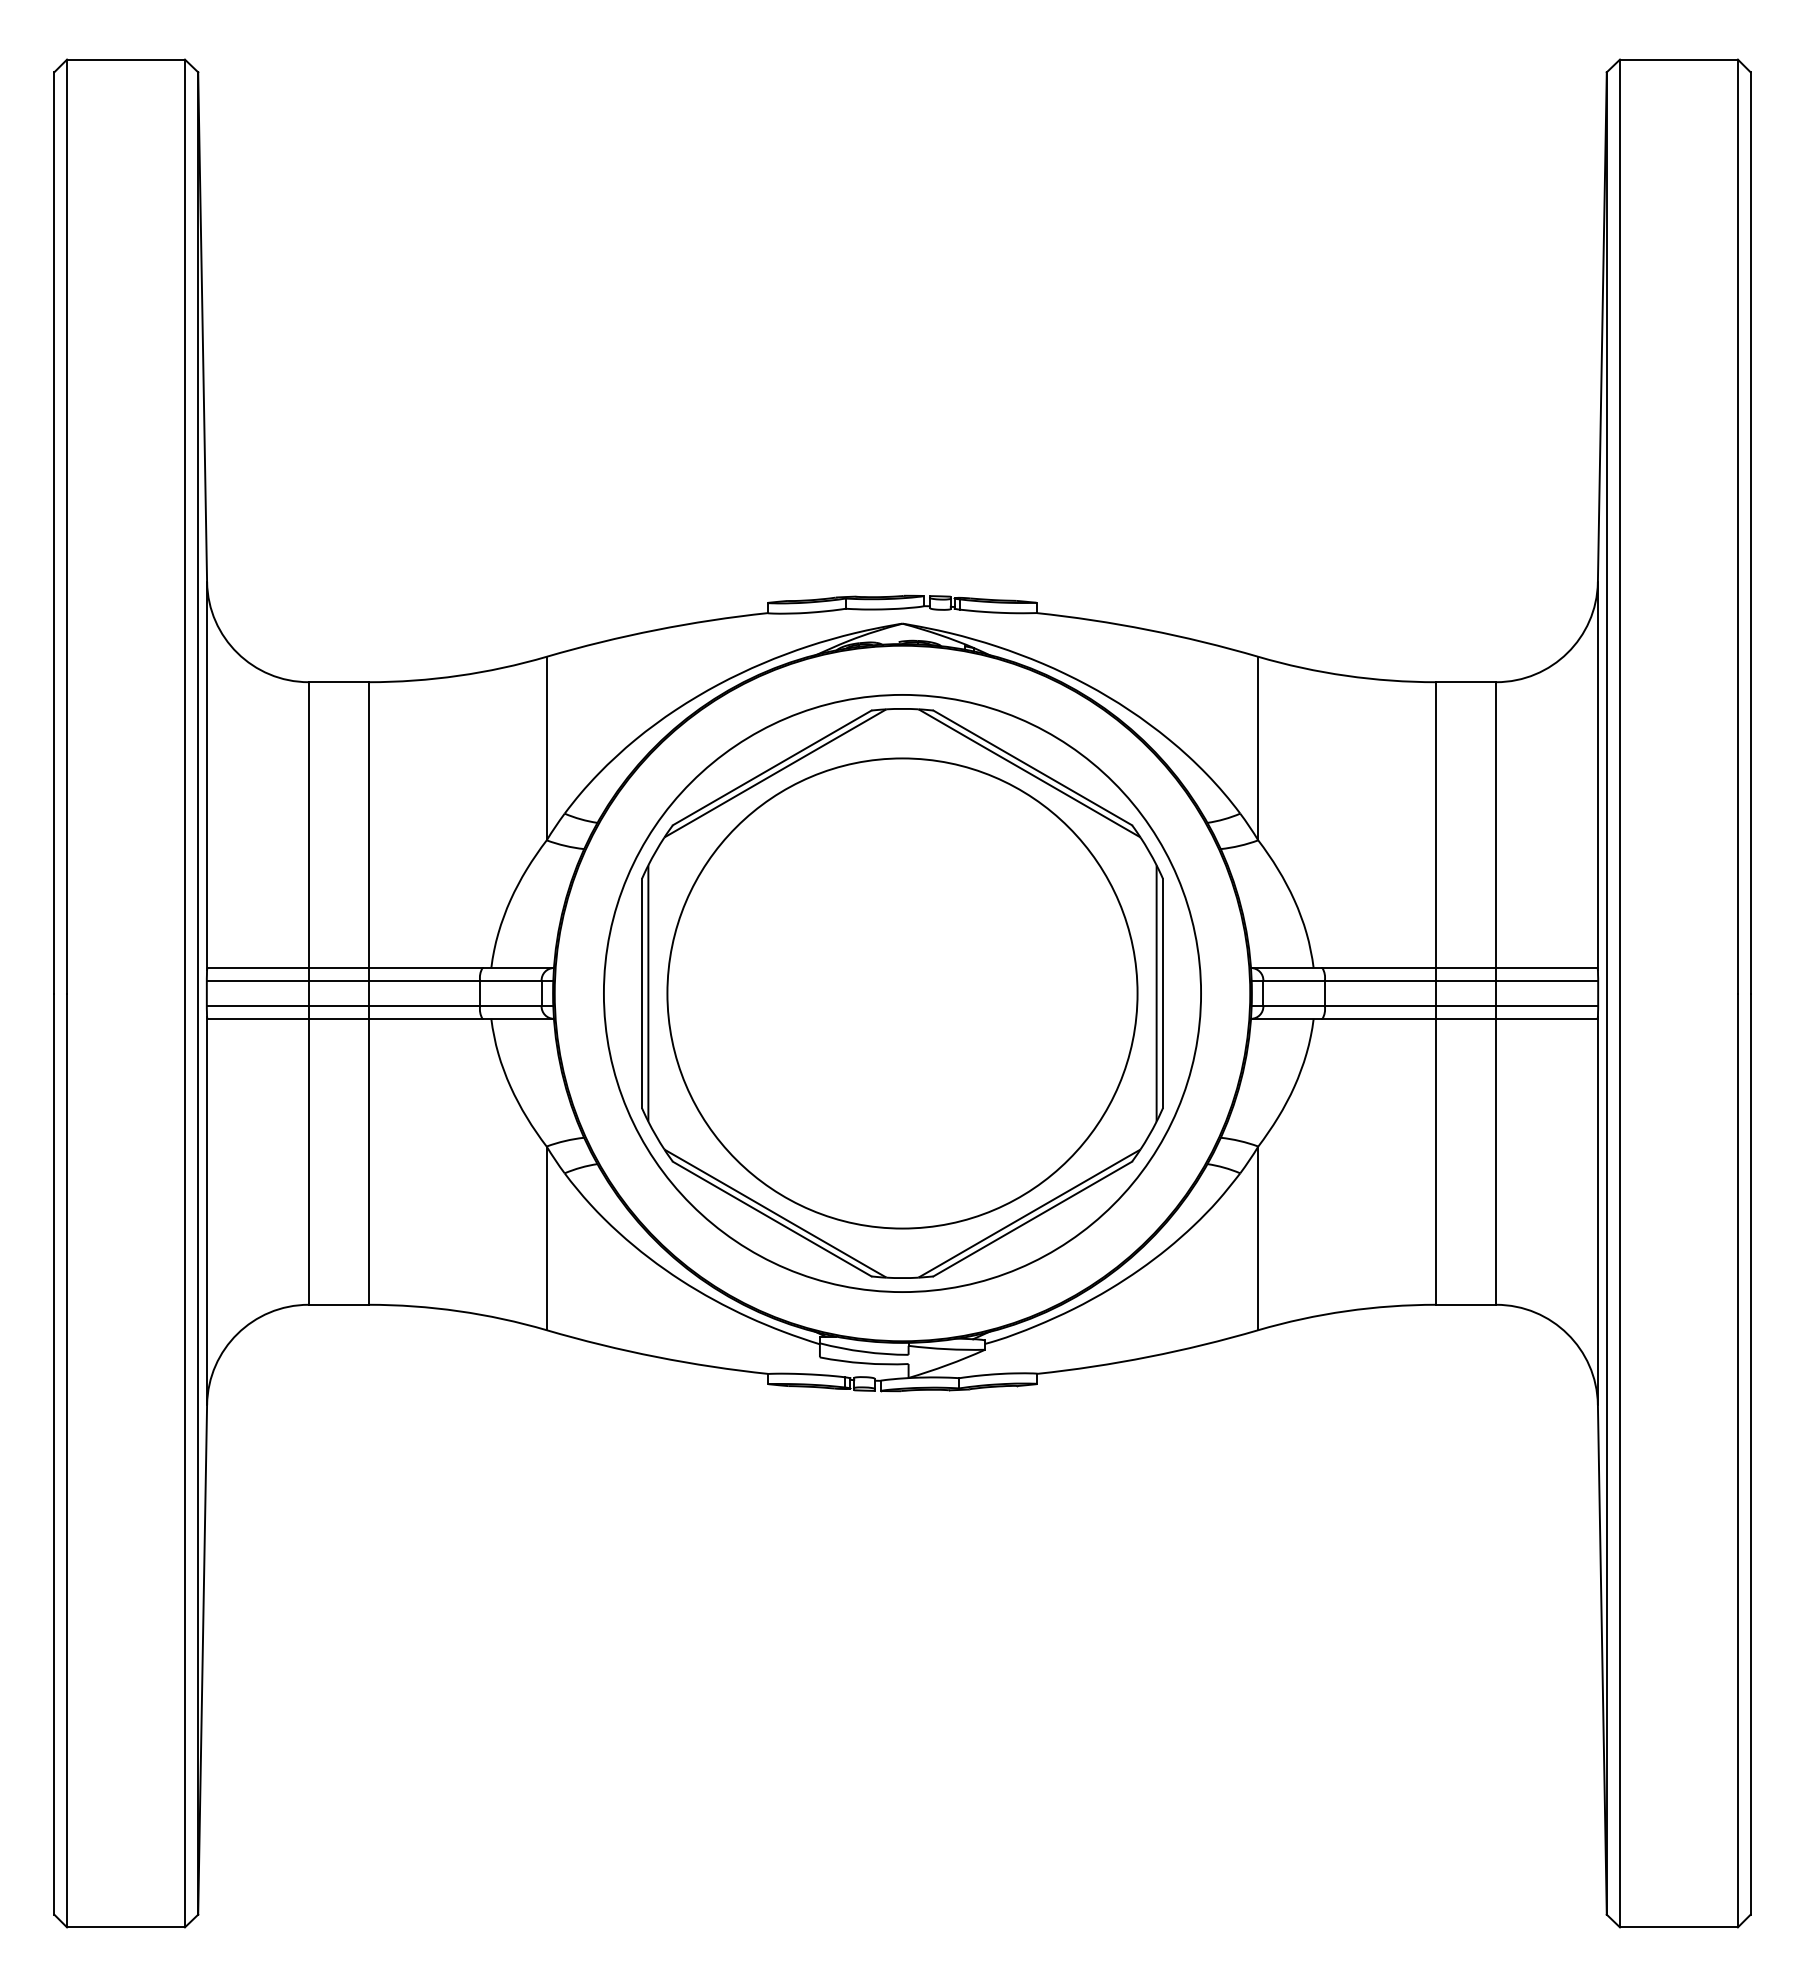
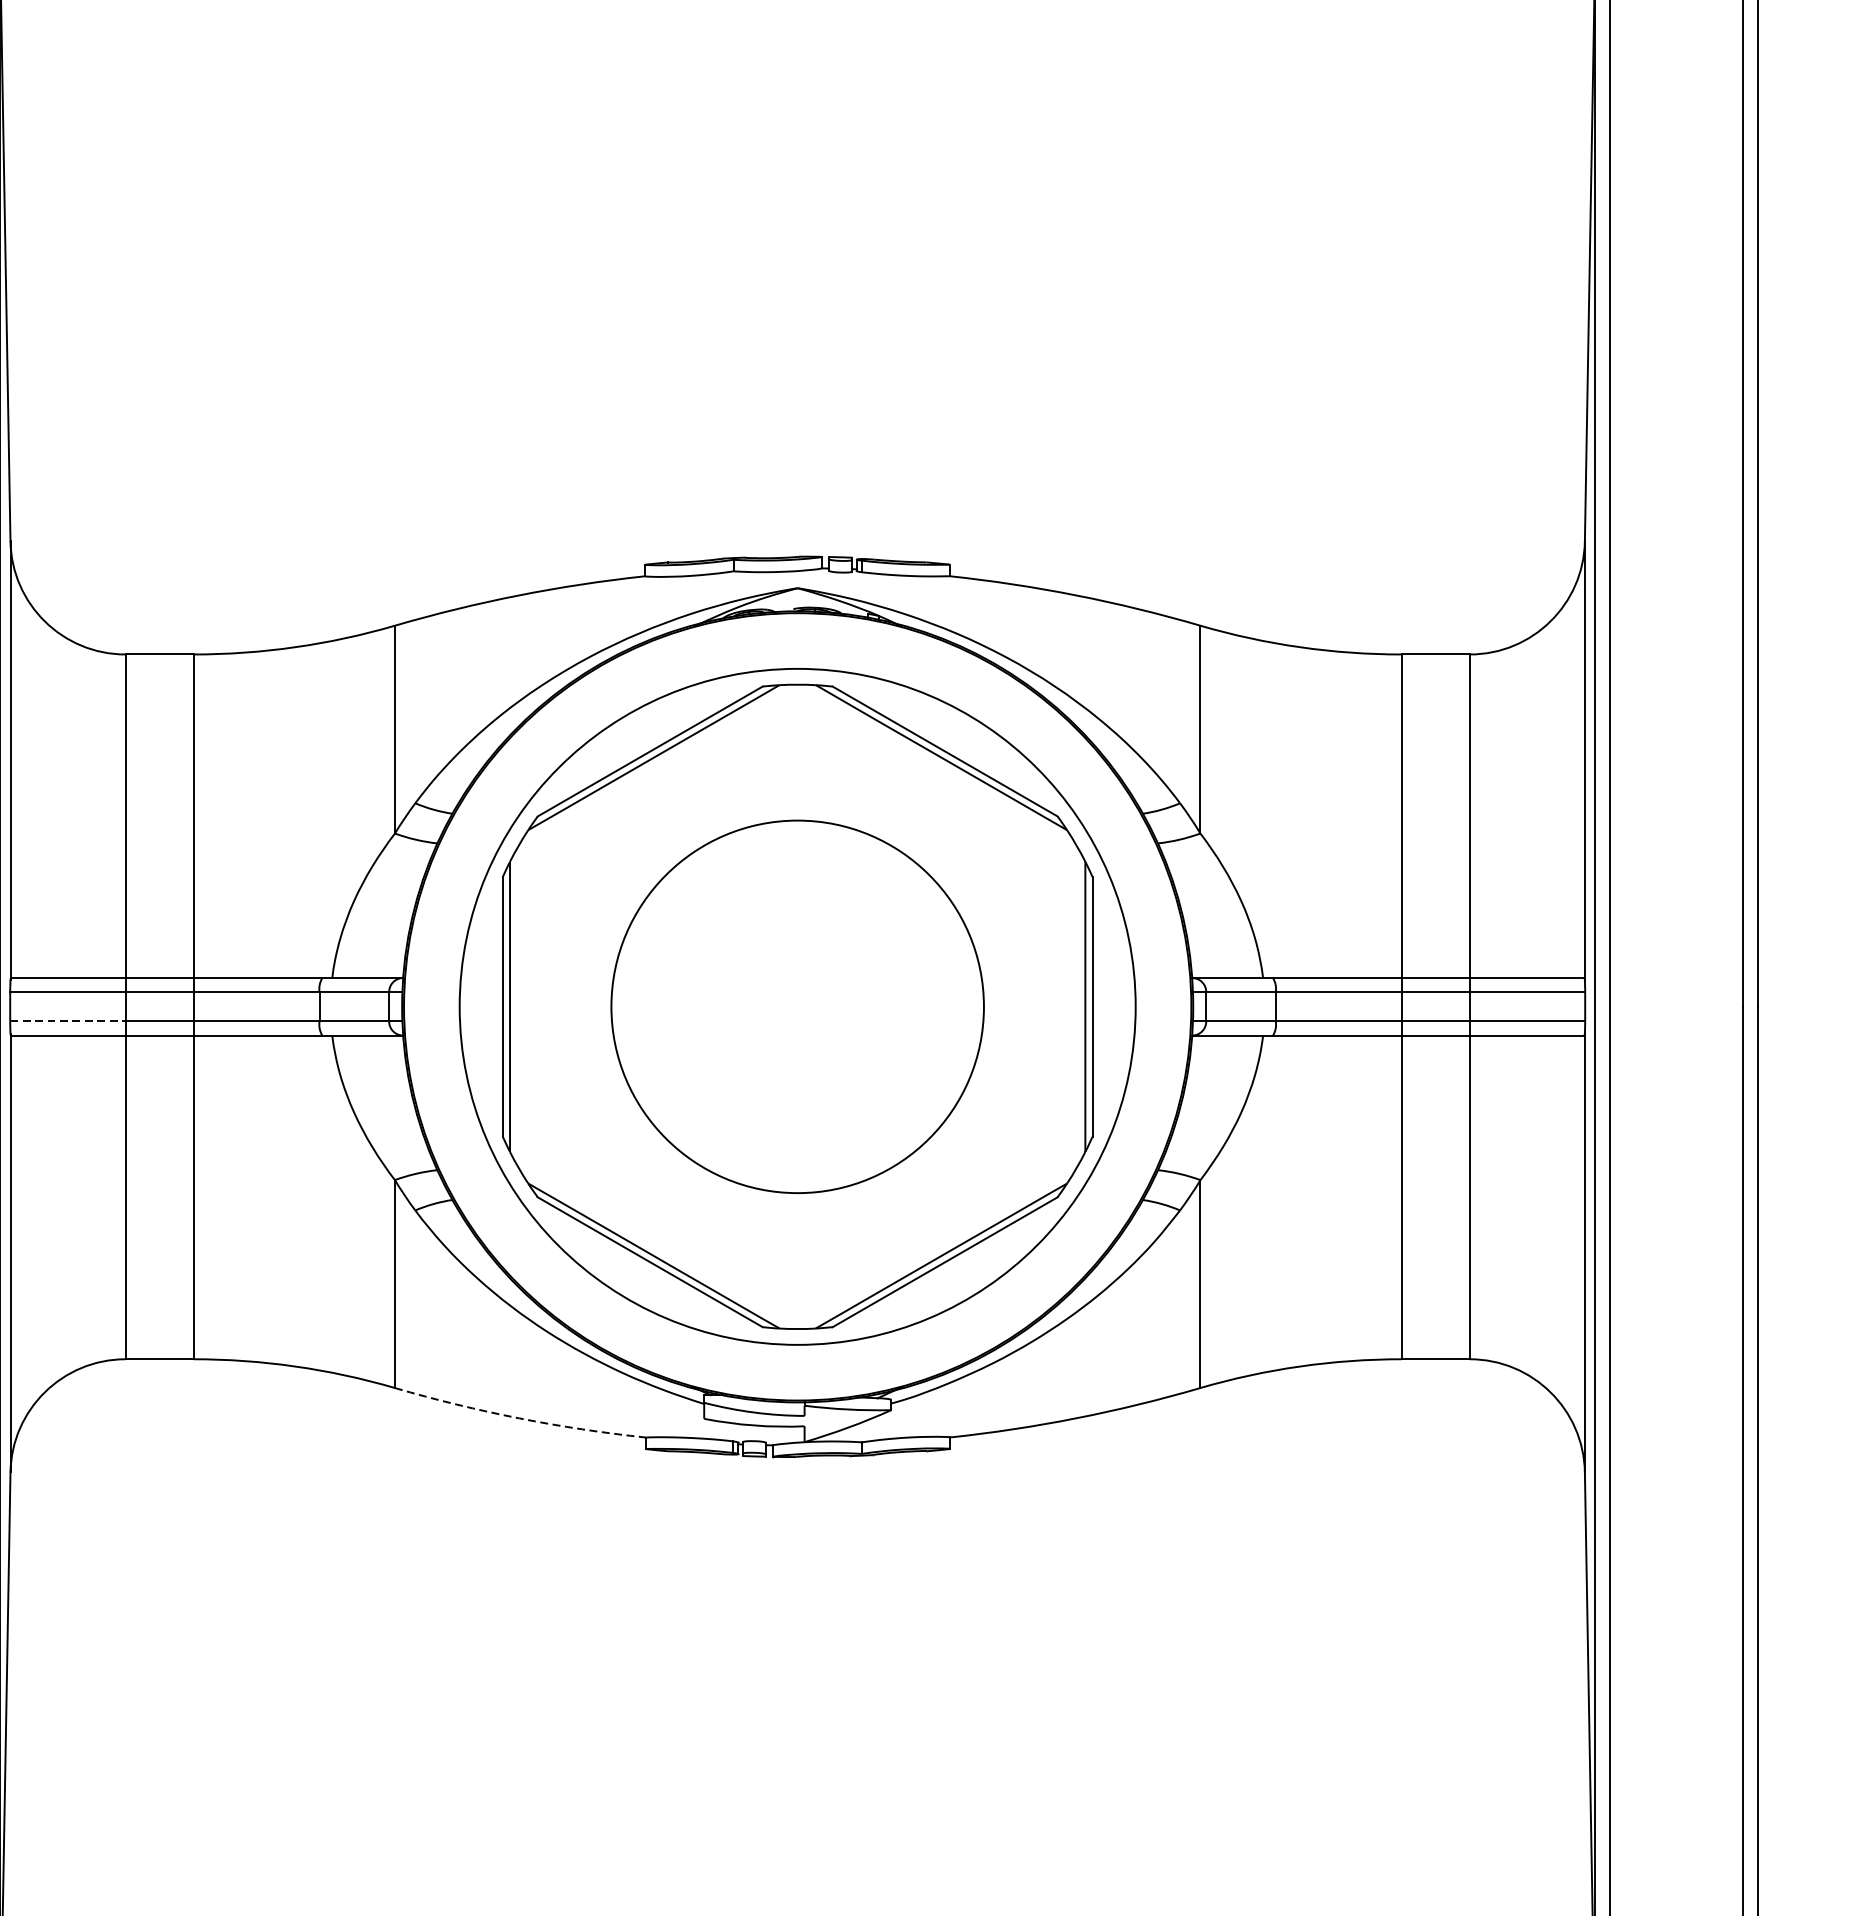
circle: (902, 993) -> (797, 1006), size x0.7
line: (257, 1006) -> (67, 1021), solid -> dashed
arc: (656, 1357) -> (519, 1418), solid -> dashed

